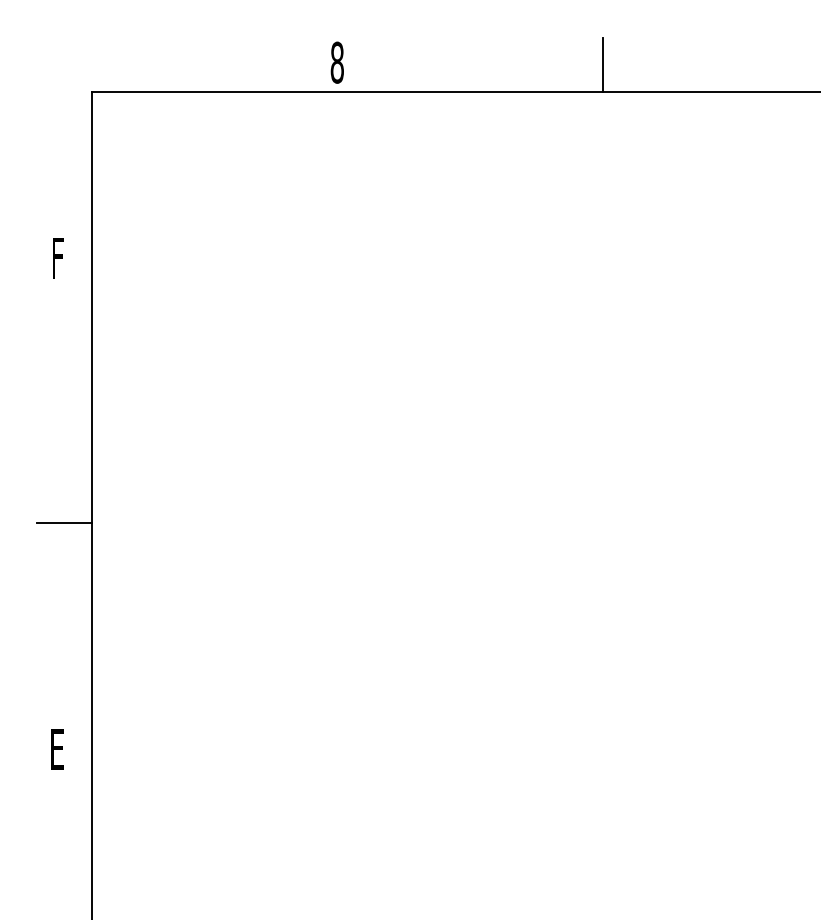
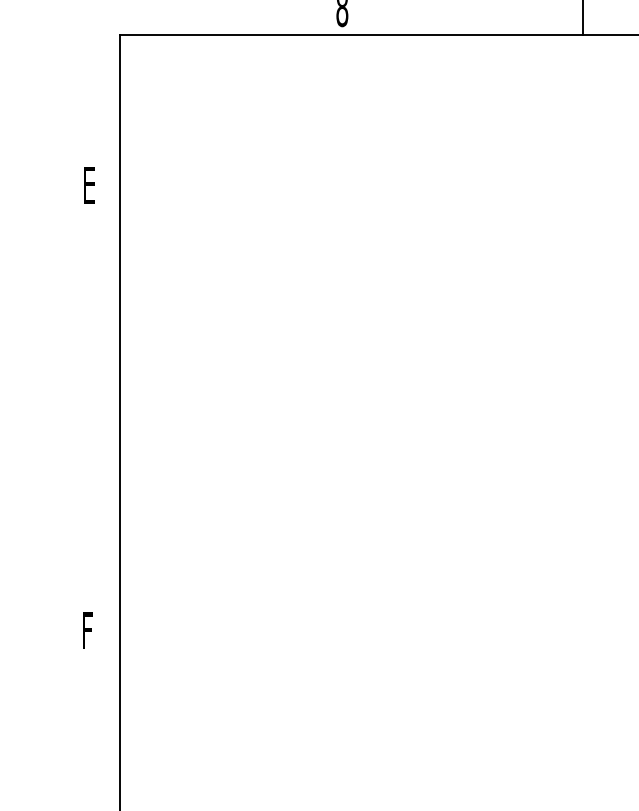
text: (59, 258) -> (90, 185), F -> E
line: (64, 523) -> (94, 425), removed
text: (58, 749) -> (89, 630), E -> F

